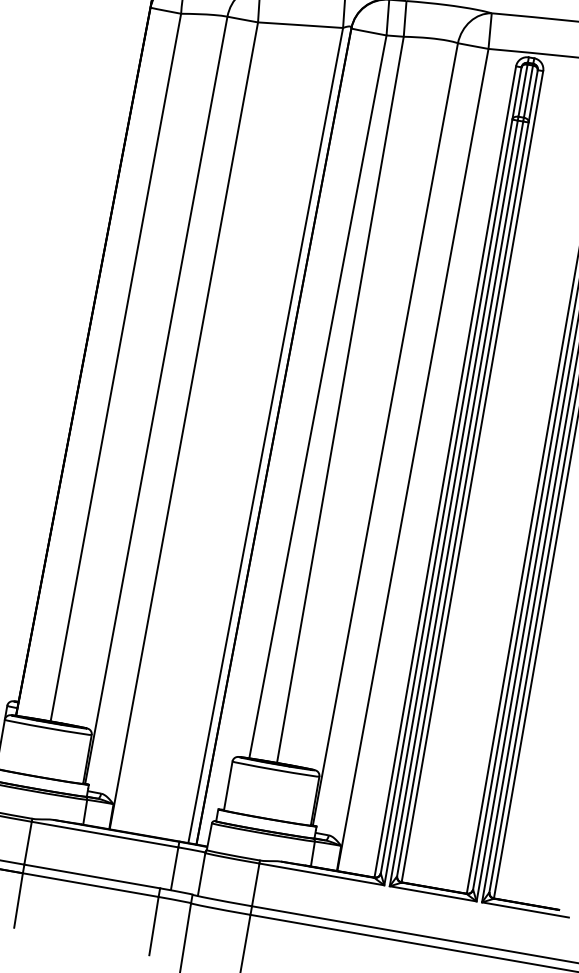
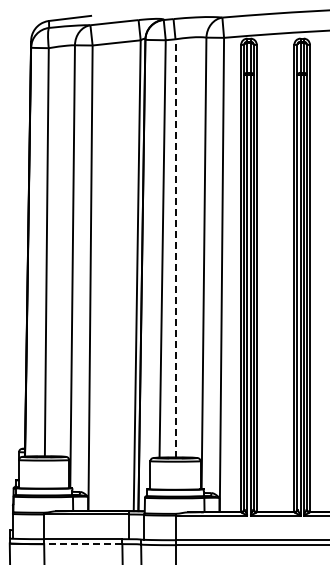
line: (340, 398) -> (175, 247), solid -> dashed
line: (89, 885) -> (82, 544), solid -> dashed

